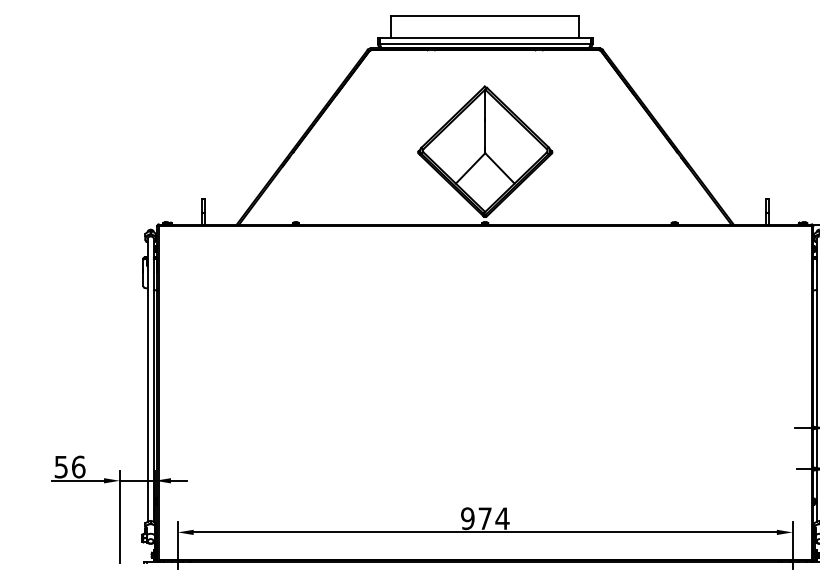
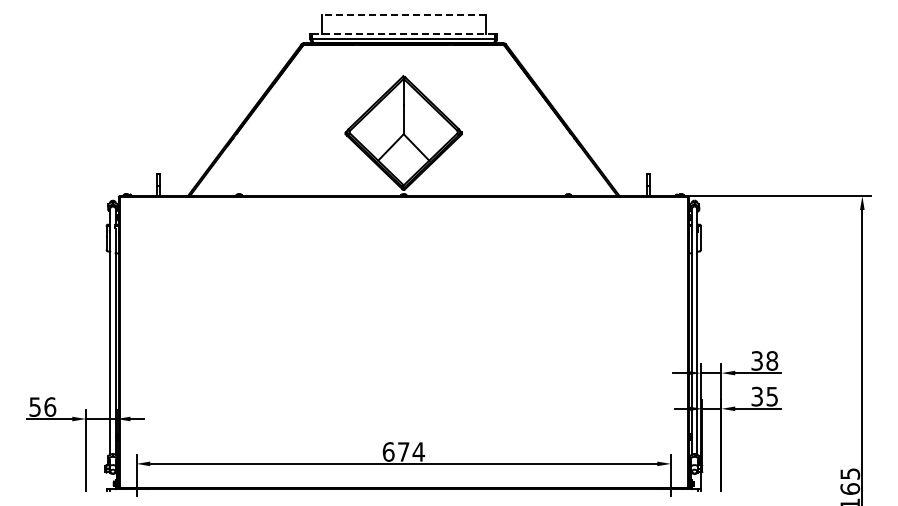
line: (484, 16) -> (403, 15), solid -> dashed
line: (484, 38) -> (403, 34), solid -> dashed
text: (467, 518) -> (388, 451), 974 -> 674

